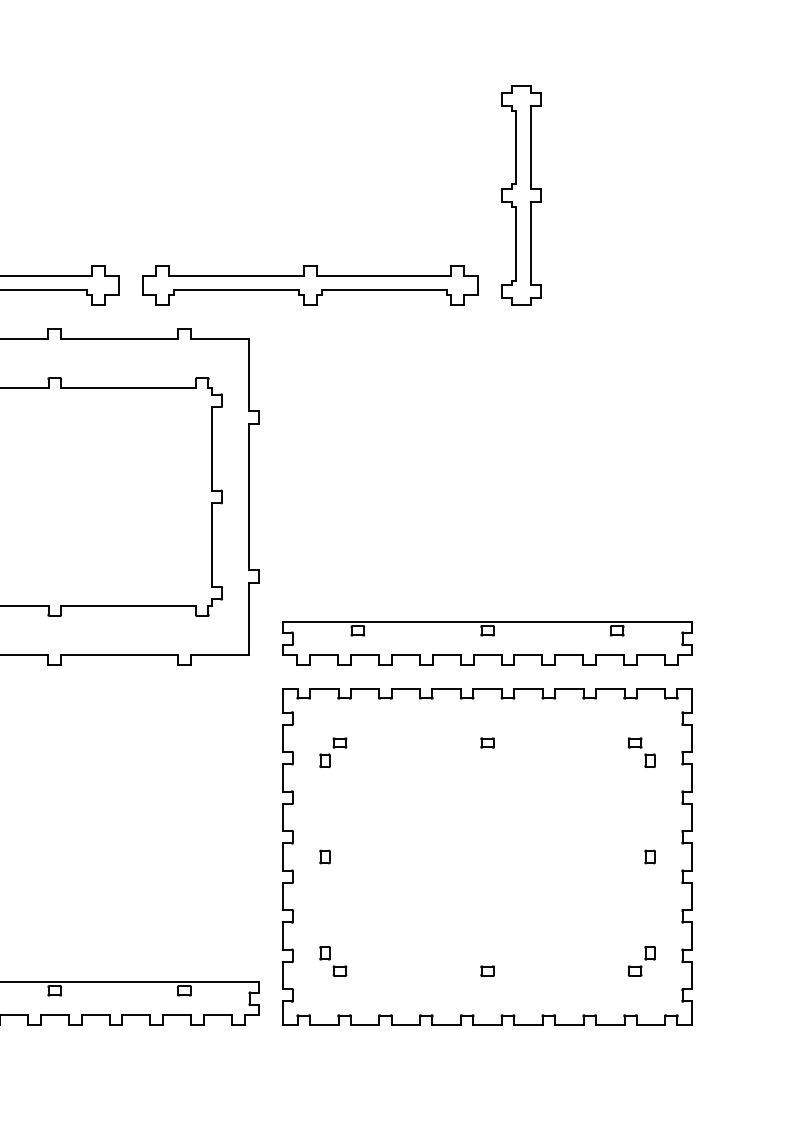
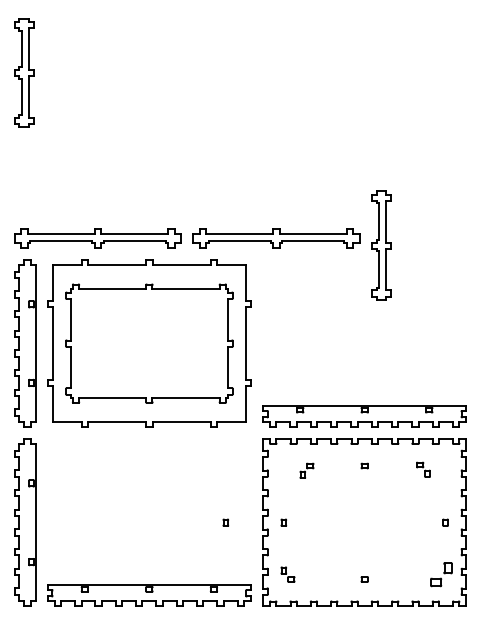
part: (521, 195) -> (381, 245), moved
part: (332, 752) -> (306, 470), moved
part: (641, 752) -> (423, 469), moved
part: (207, 856) -> (225, 522), added
part: (641, 961) -> (441, 574), size x1.6

